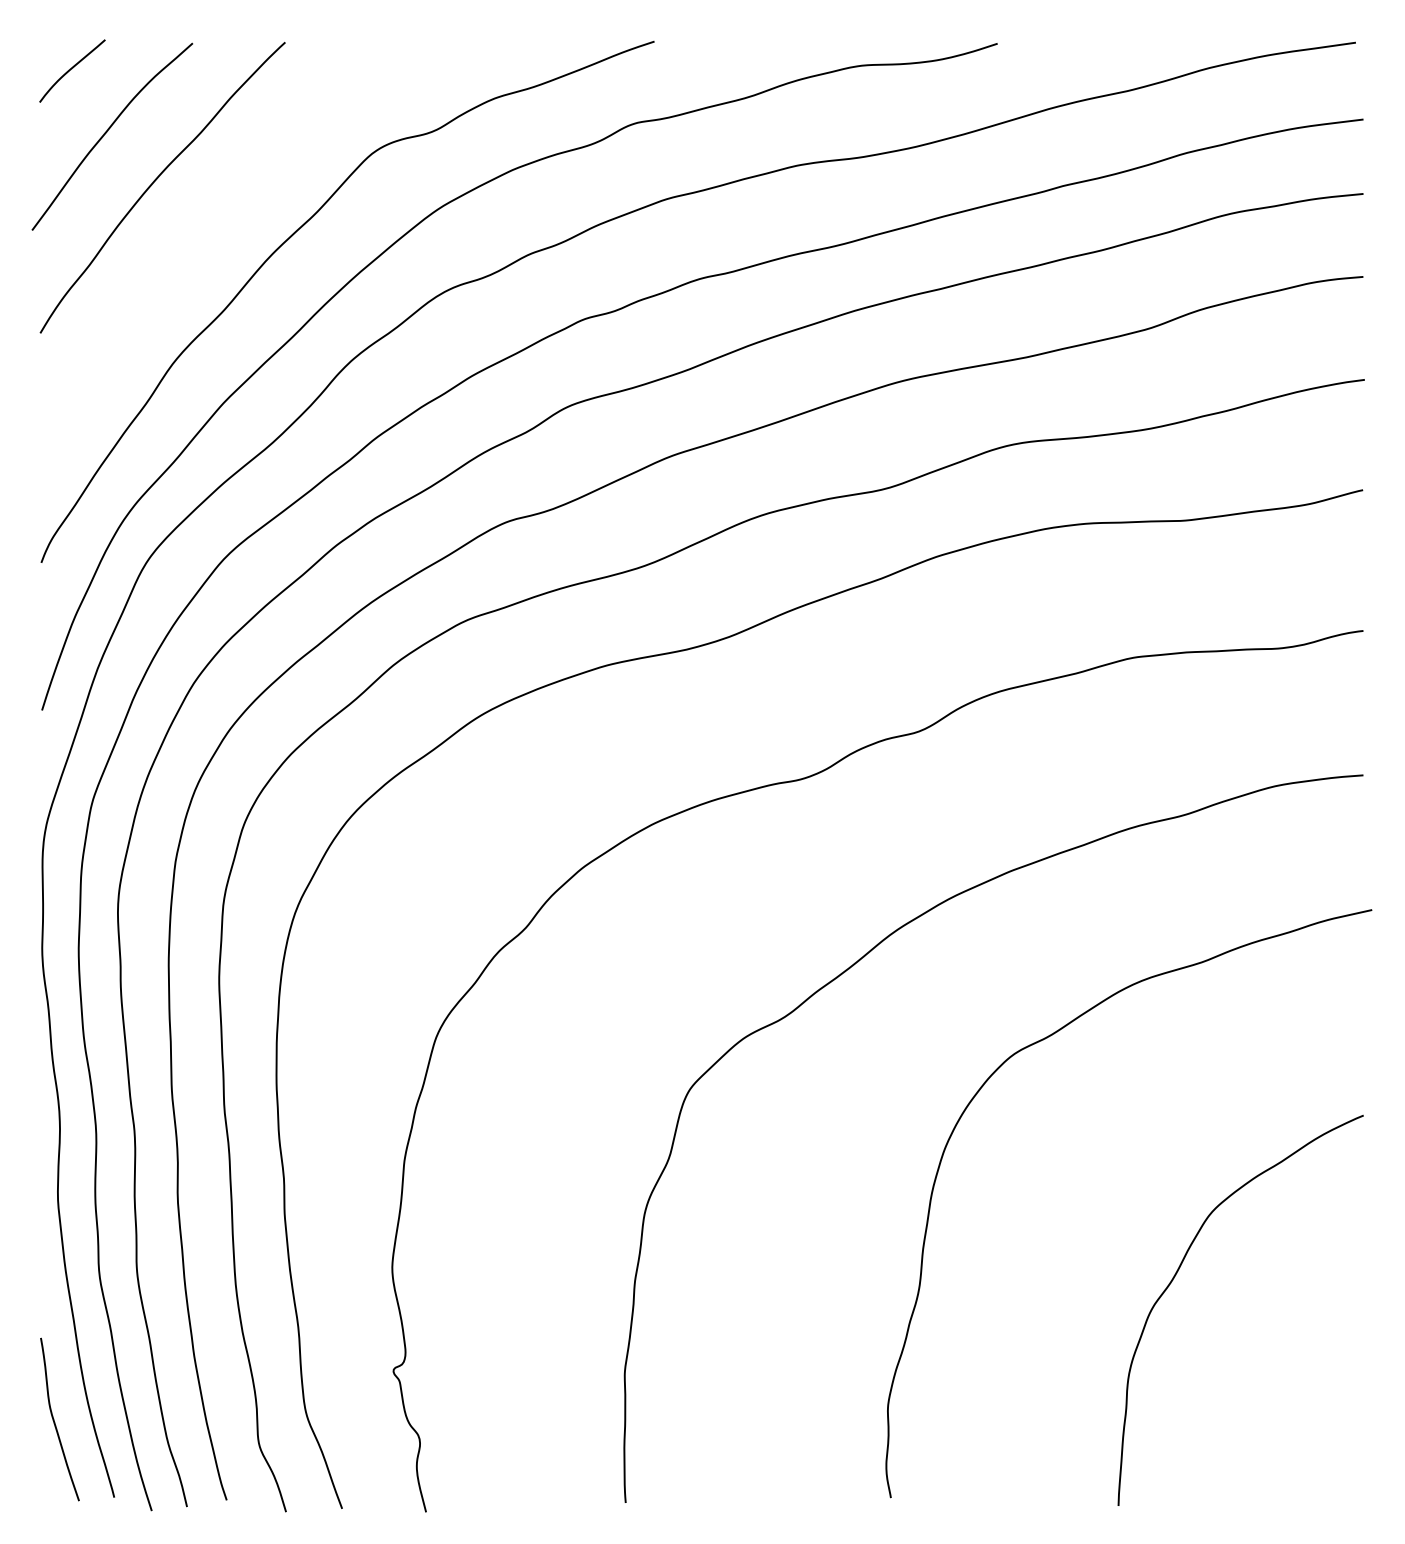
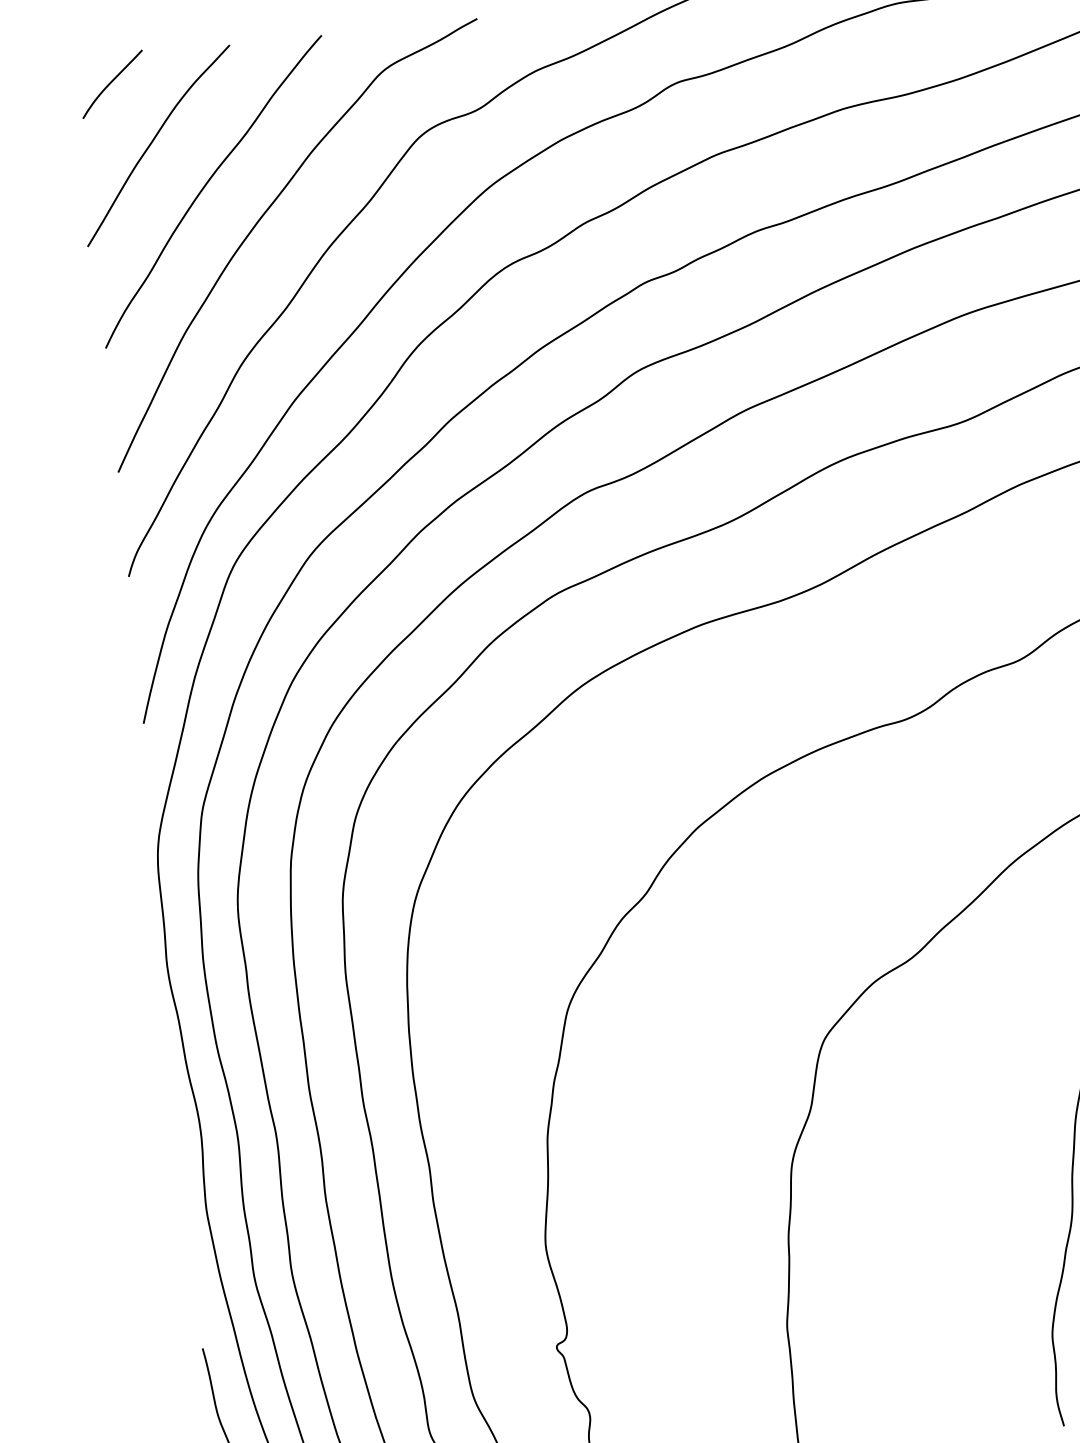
curve: (209, 217) -> (263, 216), added

